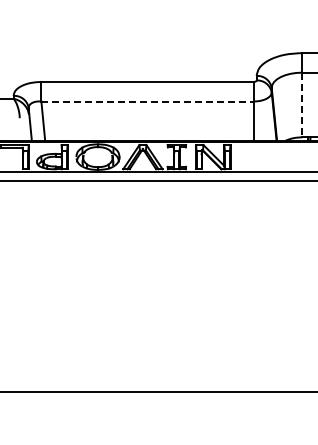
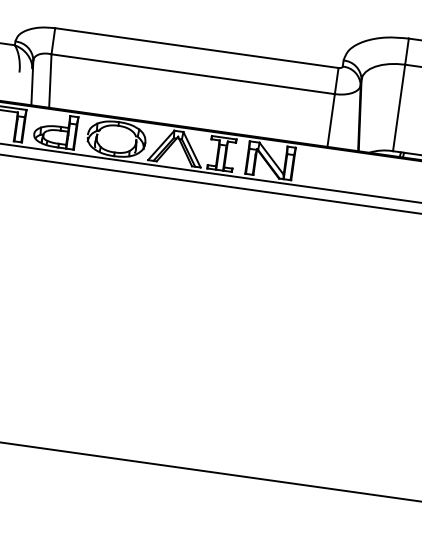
line: (148, 101) -> (194, 74), dashed -> solid
line: (302, 105) -> (399, 108), dashed -> solid

